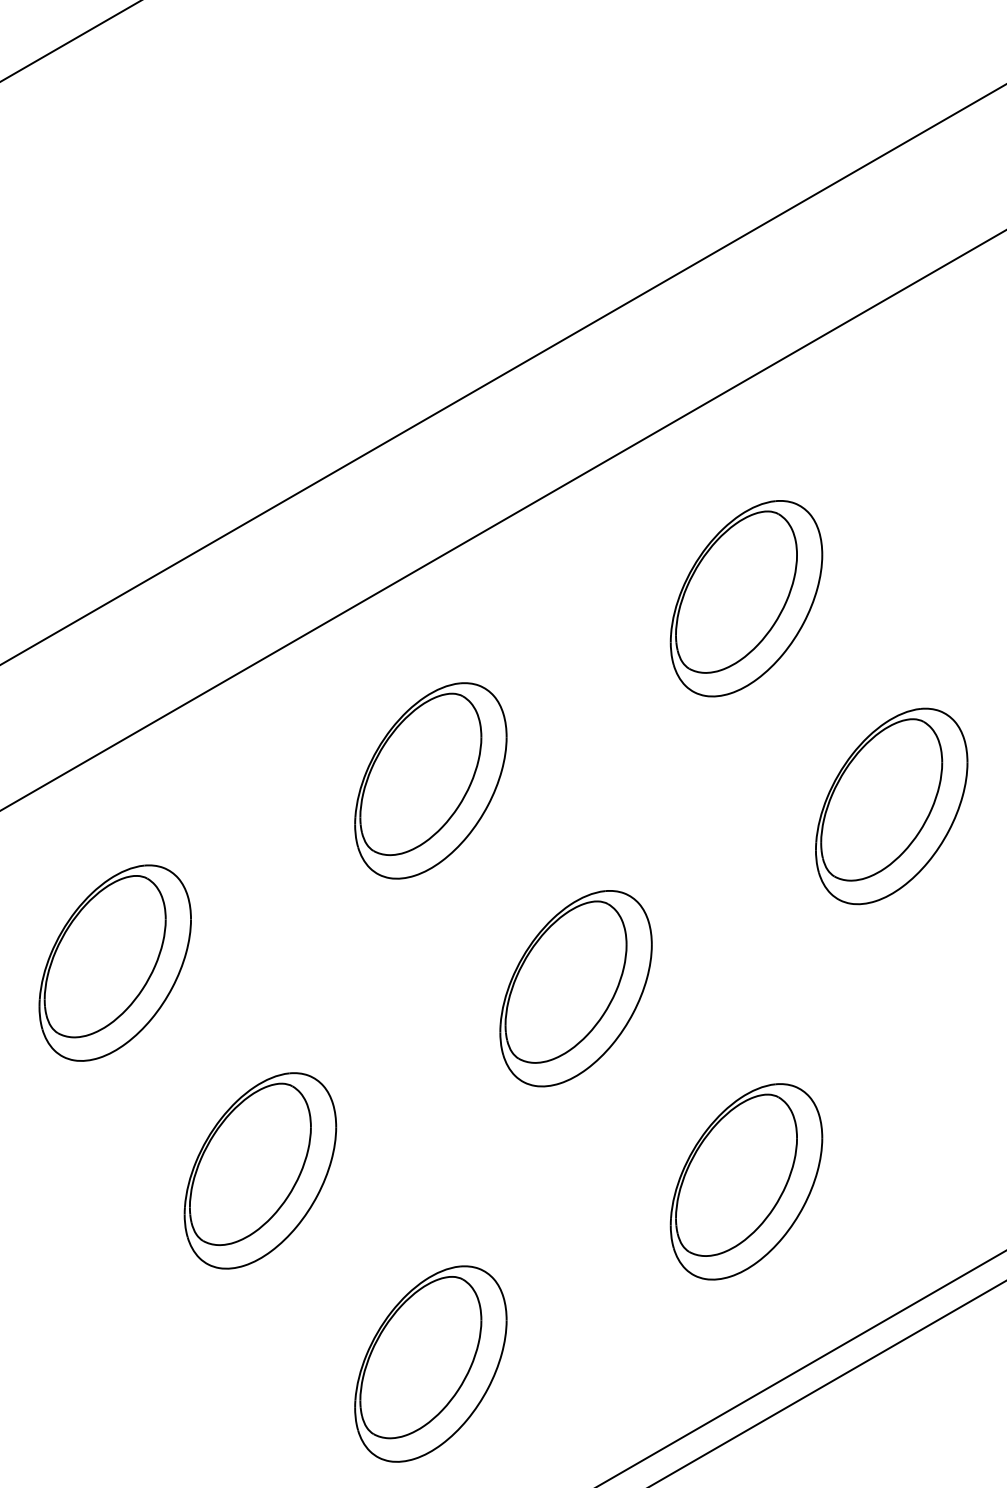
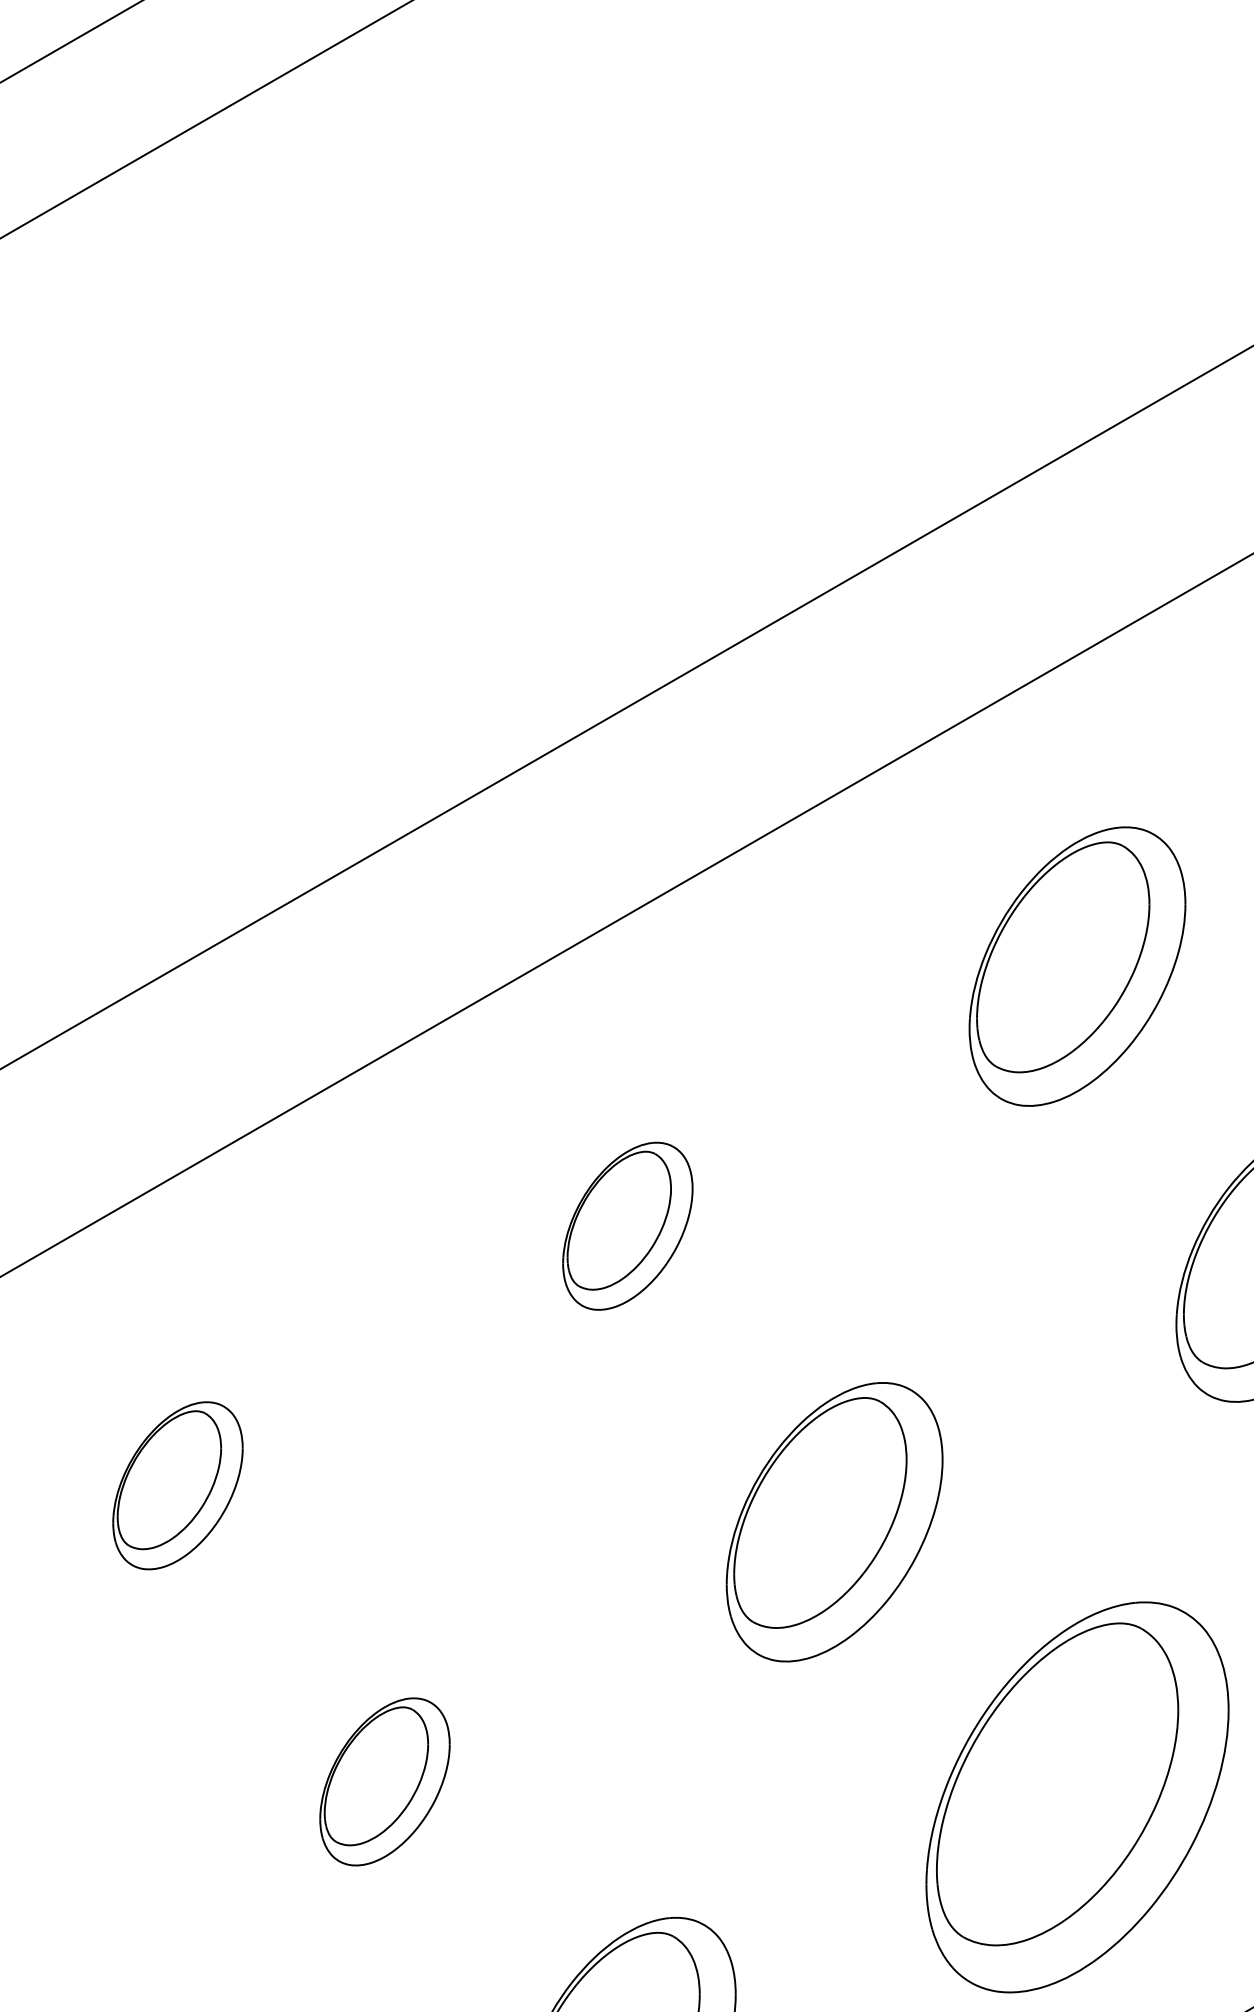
part: (430, 780) -> (627, 1225), size x0.6
part: (114, 962) -> (177, 1484), size x0.6
part: (260, 1170) -> (385, 1781), size x0.6
part: (746, 1181) -> (1077, 1796), size x1.4

